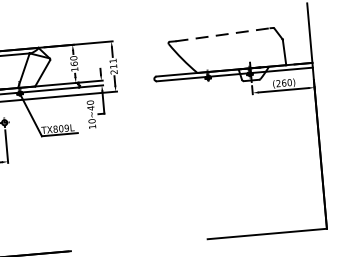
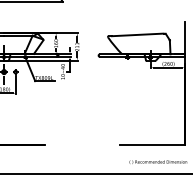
line: (222, 34) -> (137, 34), dashed -> solid

